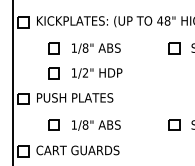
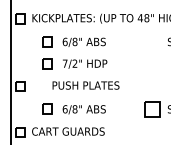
text: (74, 47) -> (65, 41), 1/8" -> 6/8"
part: (174, 48) -> (152, 42), removed
text: (73, 72) -> (64, 63), 1/2" -> 7/2"
text: (75, 97) -> (86, 85), moved
text: (74, 124) -> (65, 108), 1/8" -> 6/8"
part: (174, 124) -> (152, 108), size x1.6

